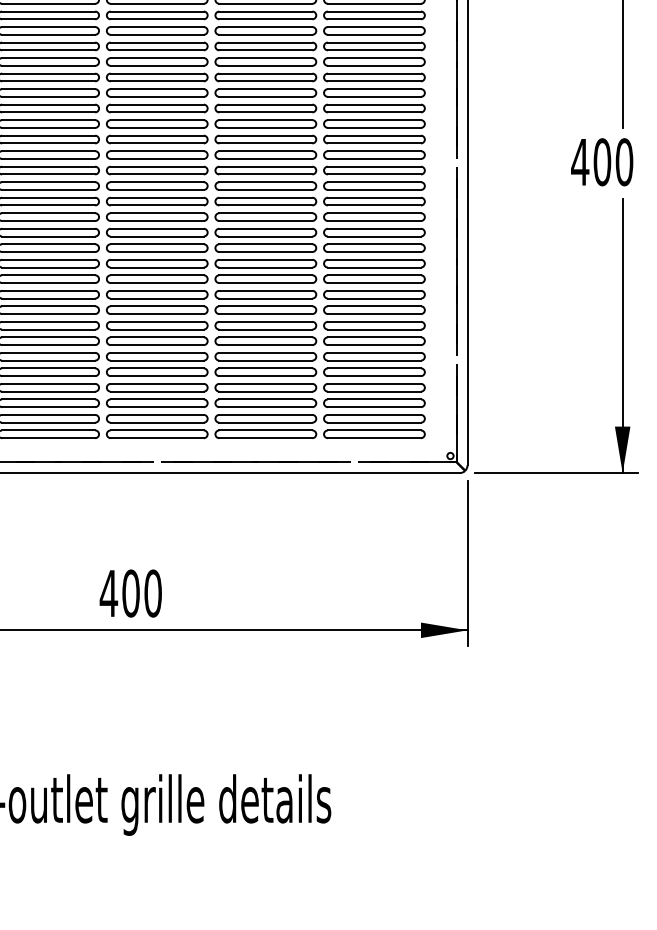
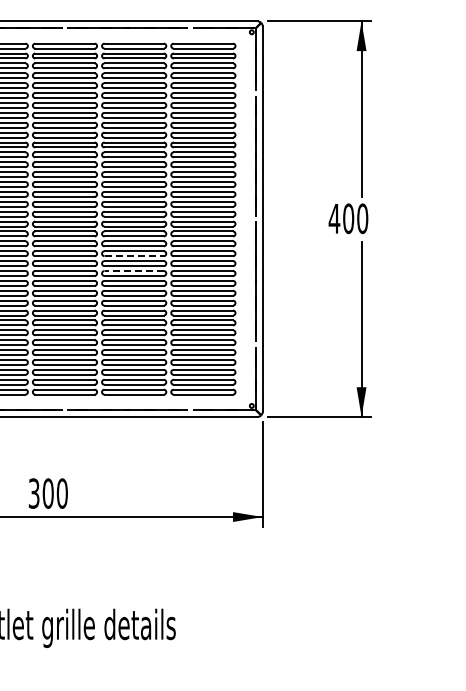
line: (266, 221) -> (134, 256), solid -> dashed
line: (266, 244) -> (134, 271), solid -> dashed
text: (107, 593) -> (33, 493), 400 -> 300

